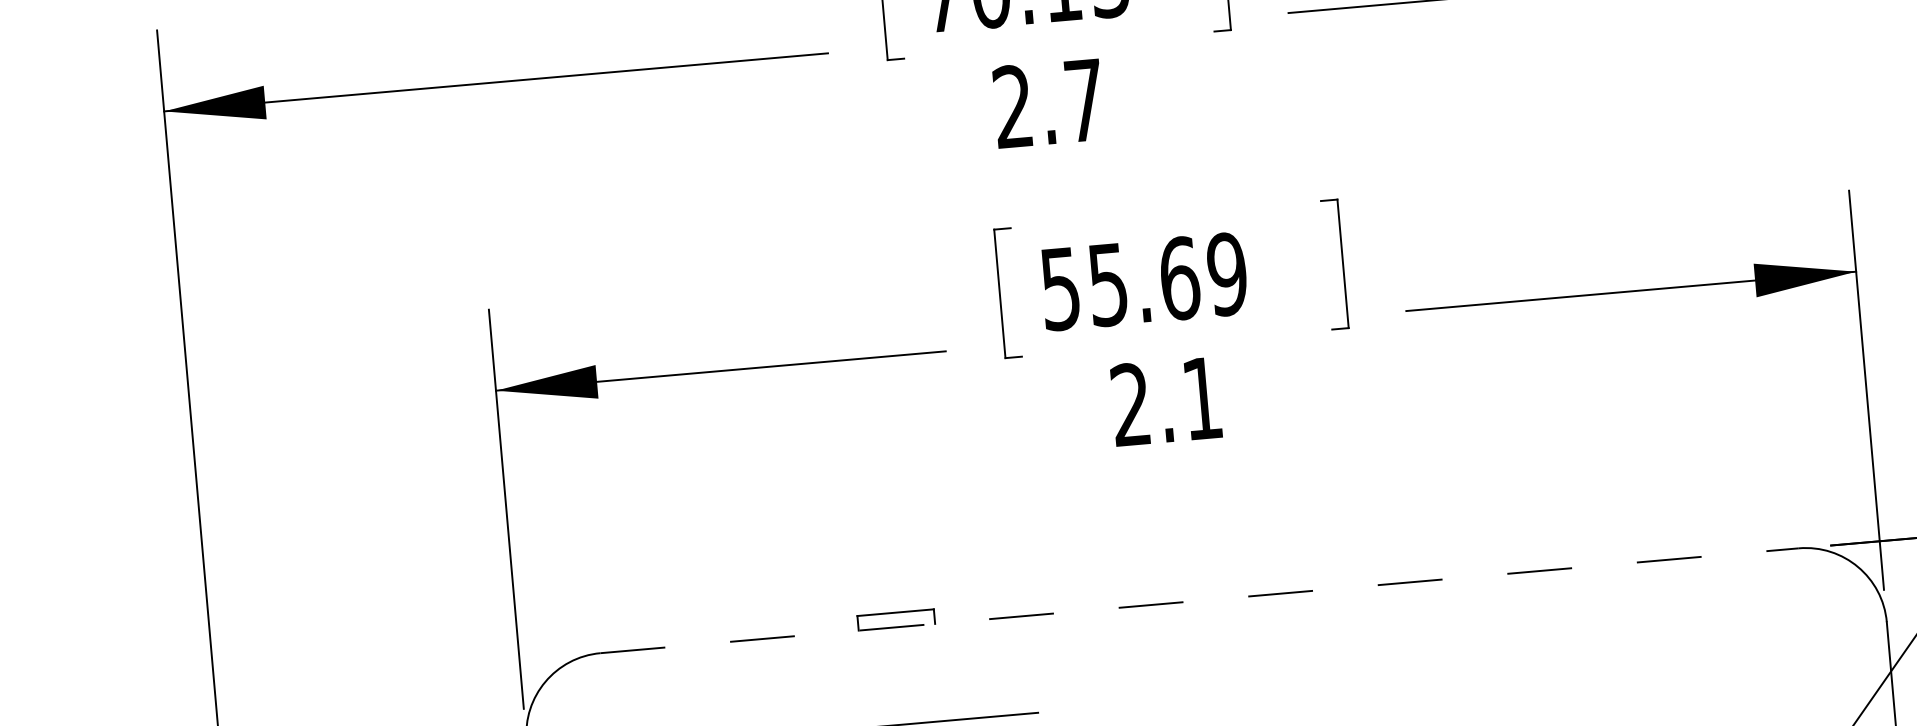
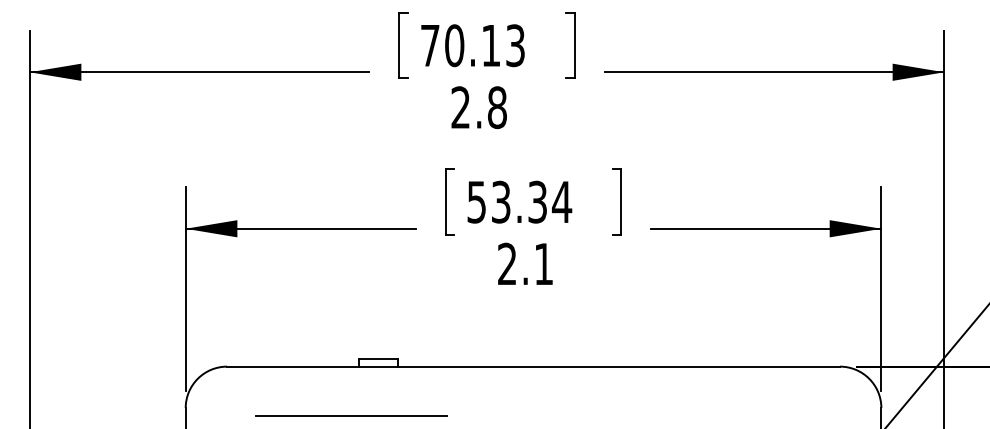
text: (1084, 100) -> (497, 107), 2.7 -> 2.8
text: (1169, 278) -> (532, 201), 55.69 -> 53.34
line: (1201, 600) -> (534, 366), dashed -> solid

